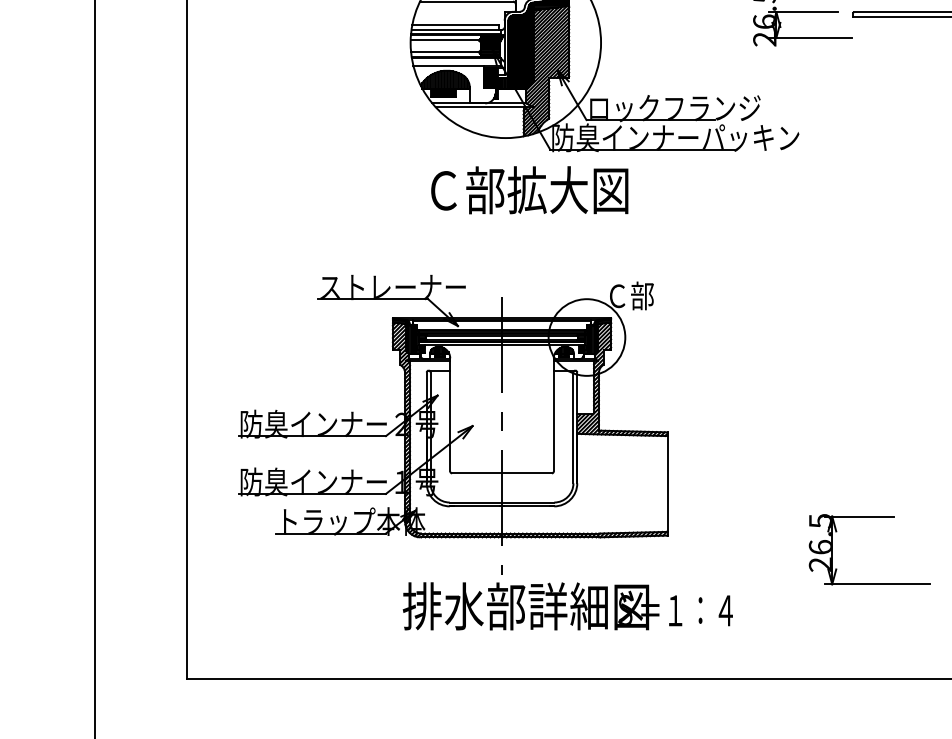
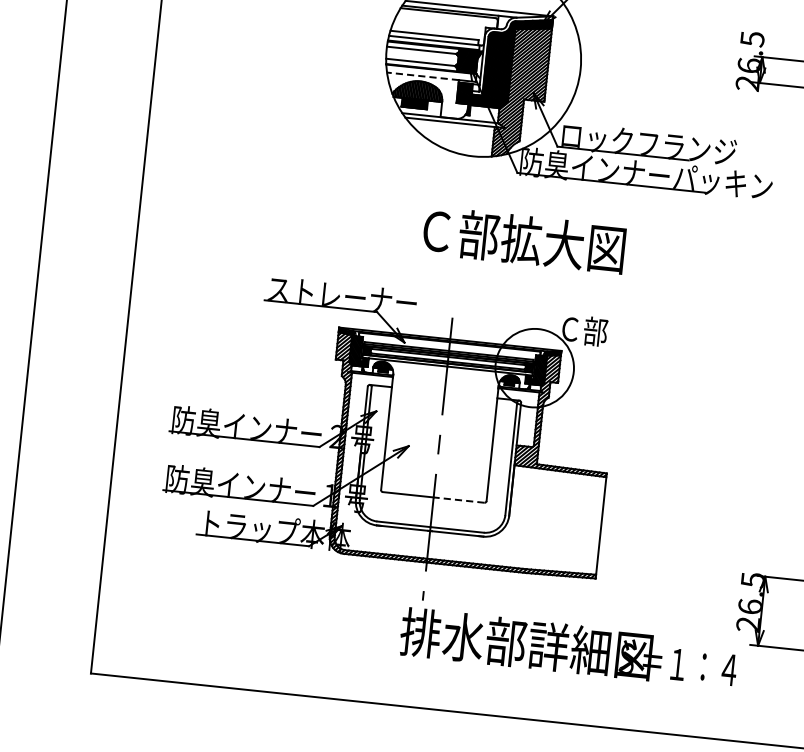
line: (448, 65) -> (422, 76), solid -> dashed
text: (529, 190) -> (523, 240), moved
line: (526, 473) -> (458, 500), solid -> dashed
text: (567, 606) -> (568, 648), moved

